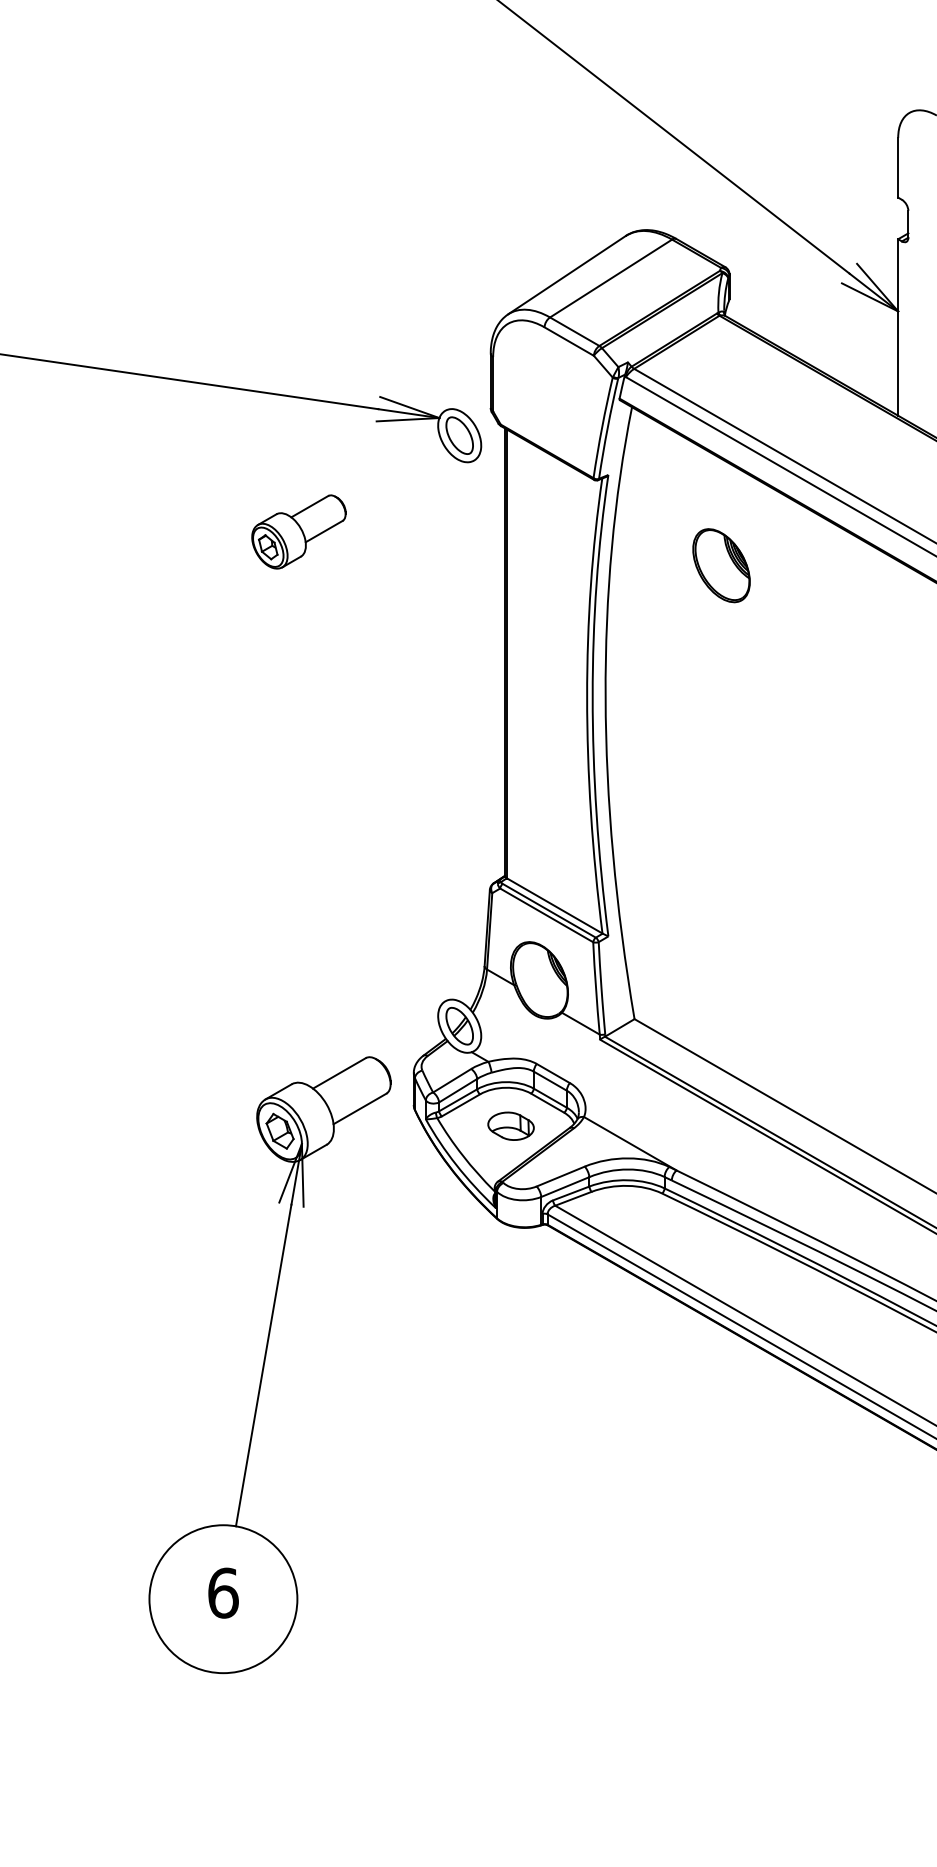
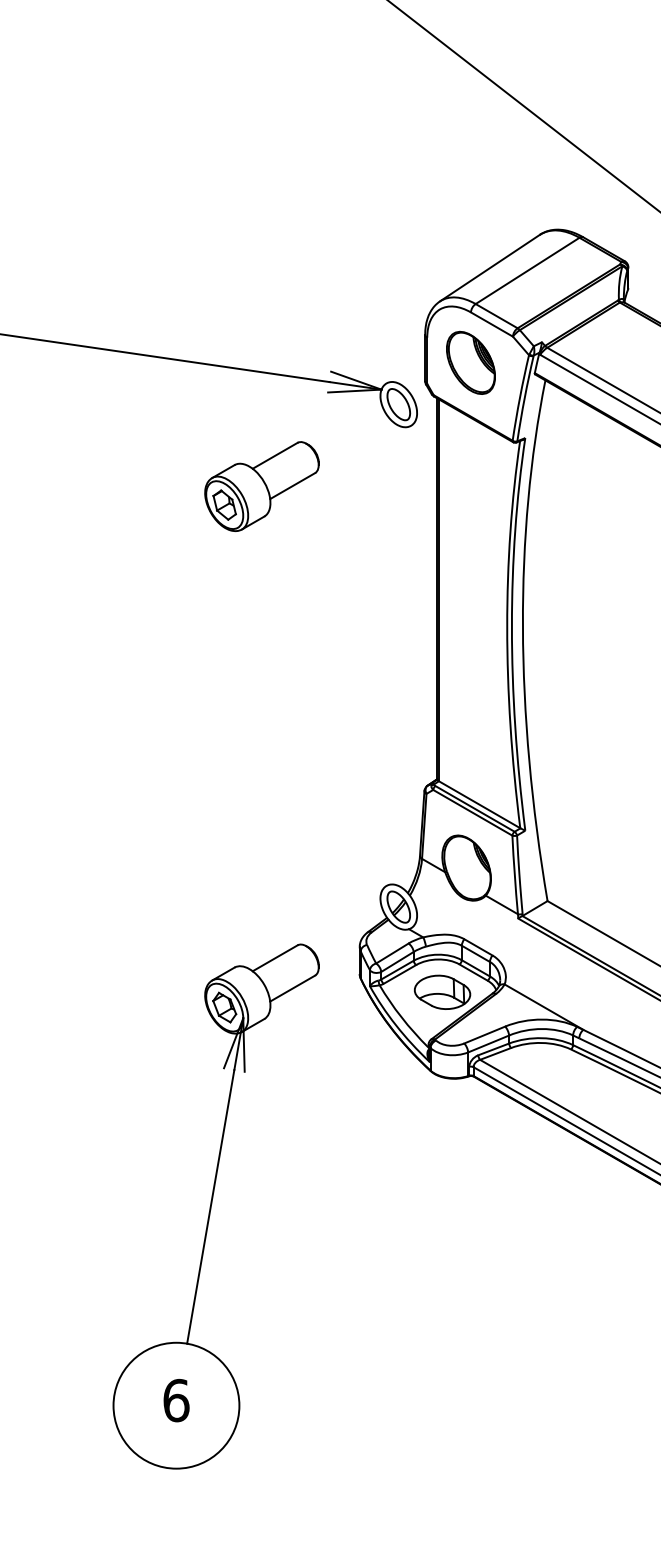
part: (298, 531) -> (261, 486), size x1.43
part: (721, 565) -> (470, 362), moved
part: (510, 1125) -> (442, 991), size x1.43
part: (269, 1365) -> (215, 1206), moved

